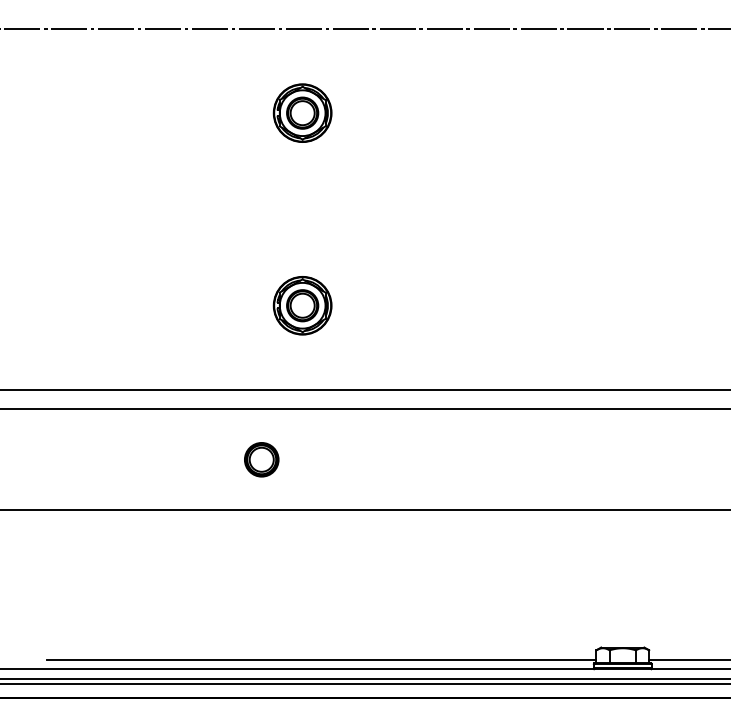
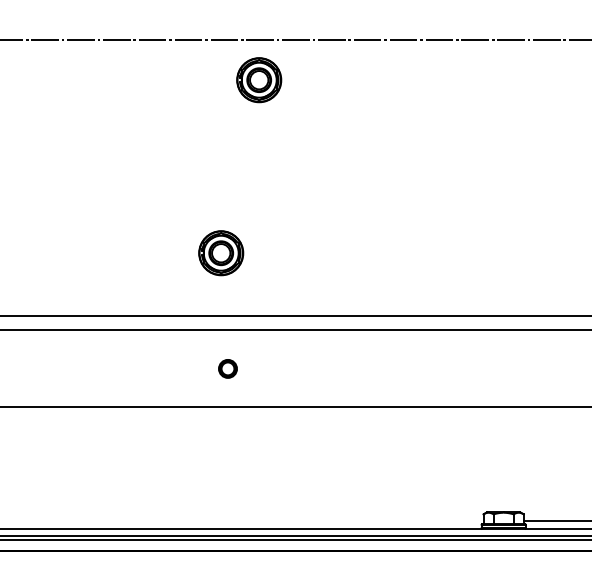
part: (303, 113) -> (259, 80), moved
part: (303, 306) -> (221, 253), moved
part: (261, 459) -> (227, 368), size x0.7
line: (321, 659) -> (273, 521), removed

